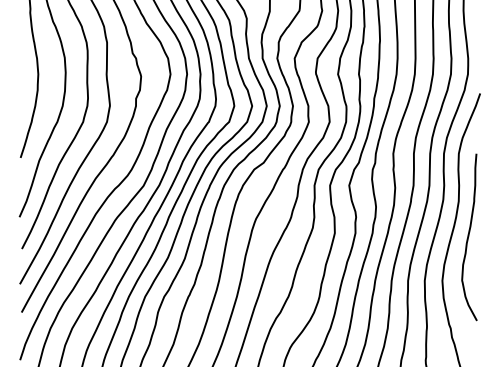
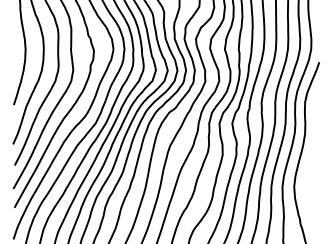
curve: (468, 236) -> (311, 157), removed

